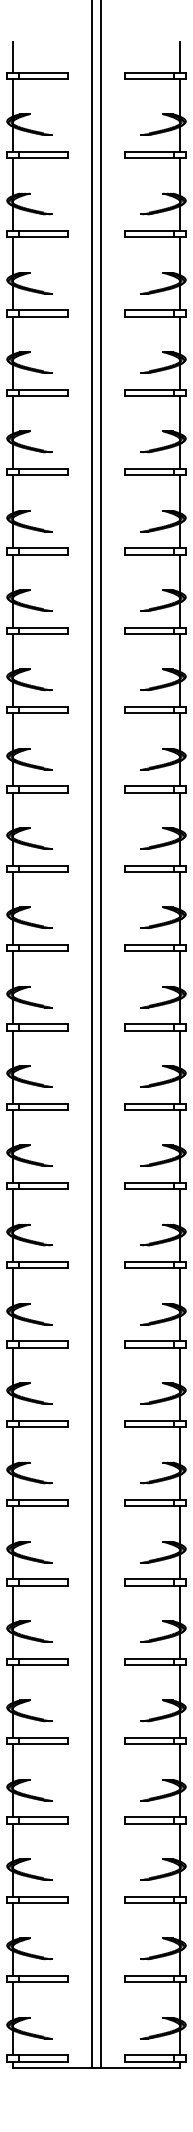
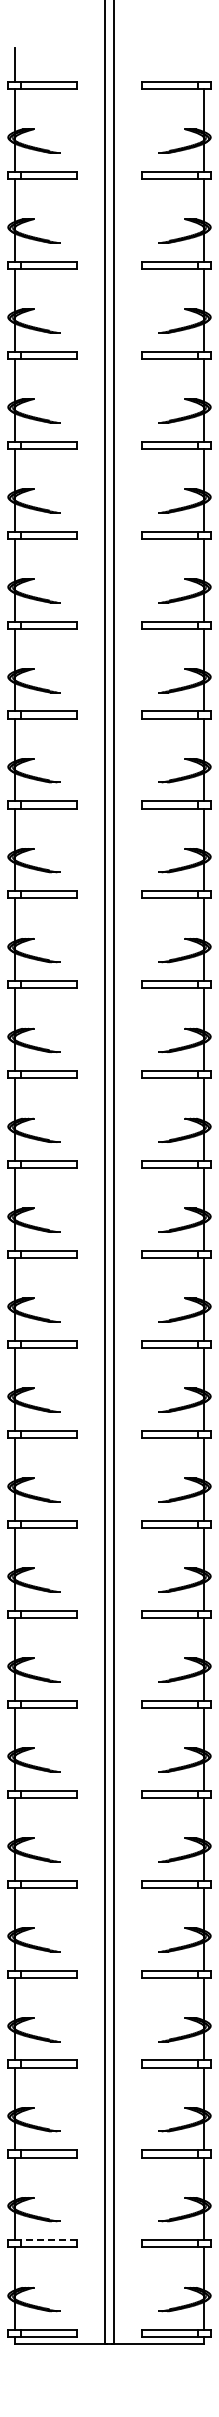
line: (180, 57) -> (204, 64), removed
line: (43, 1976) -> (49, 2240), solid -> dashed

